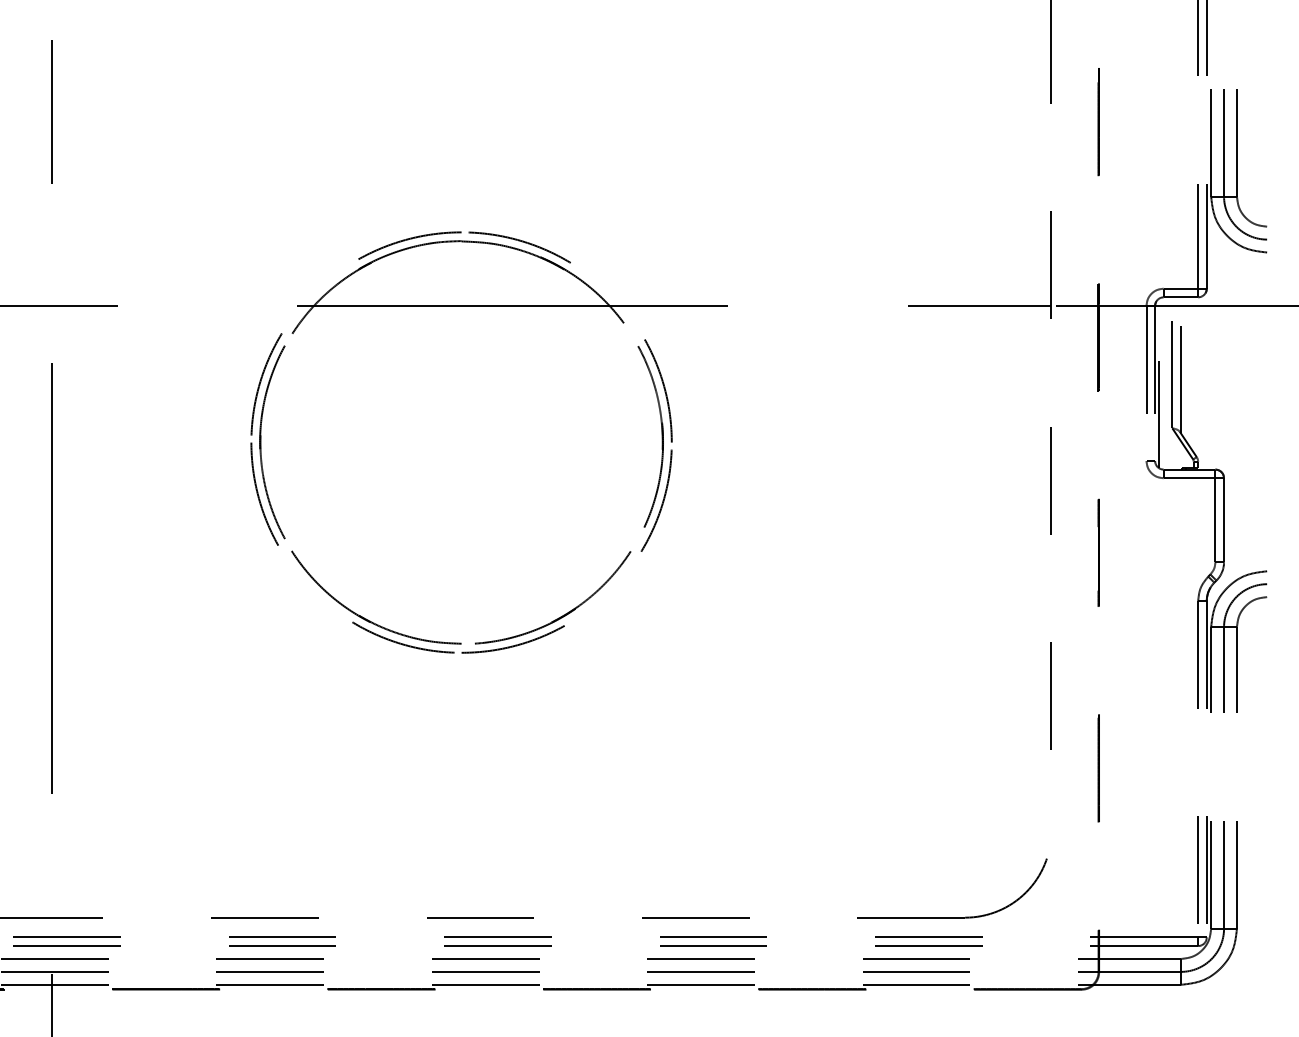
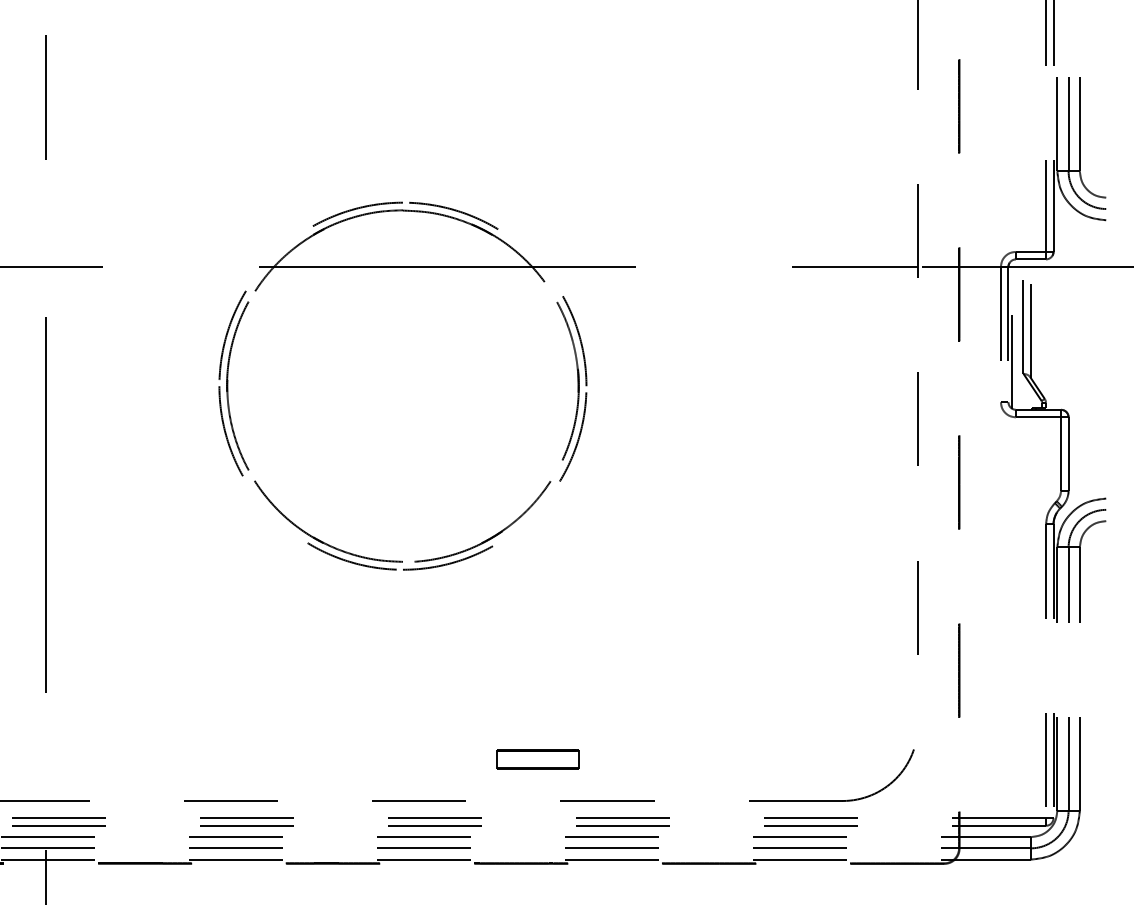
part: (615, 870) -> (537, 759), added

